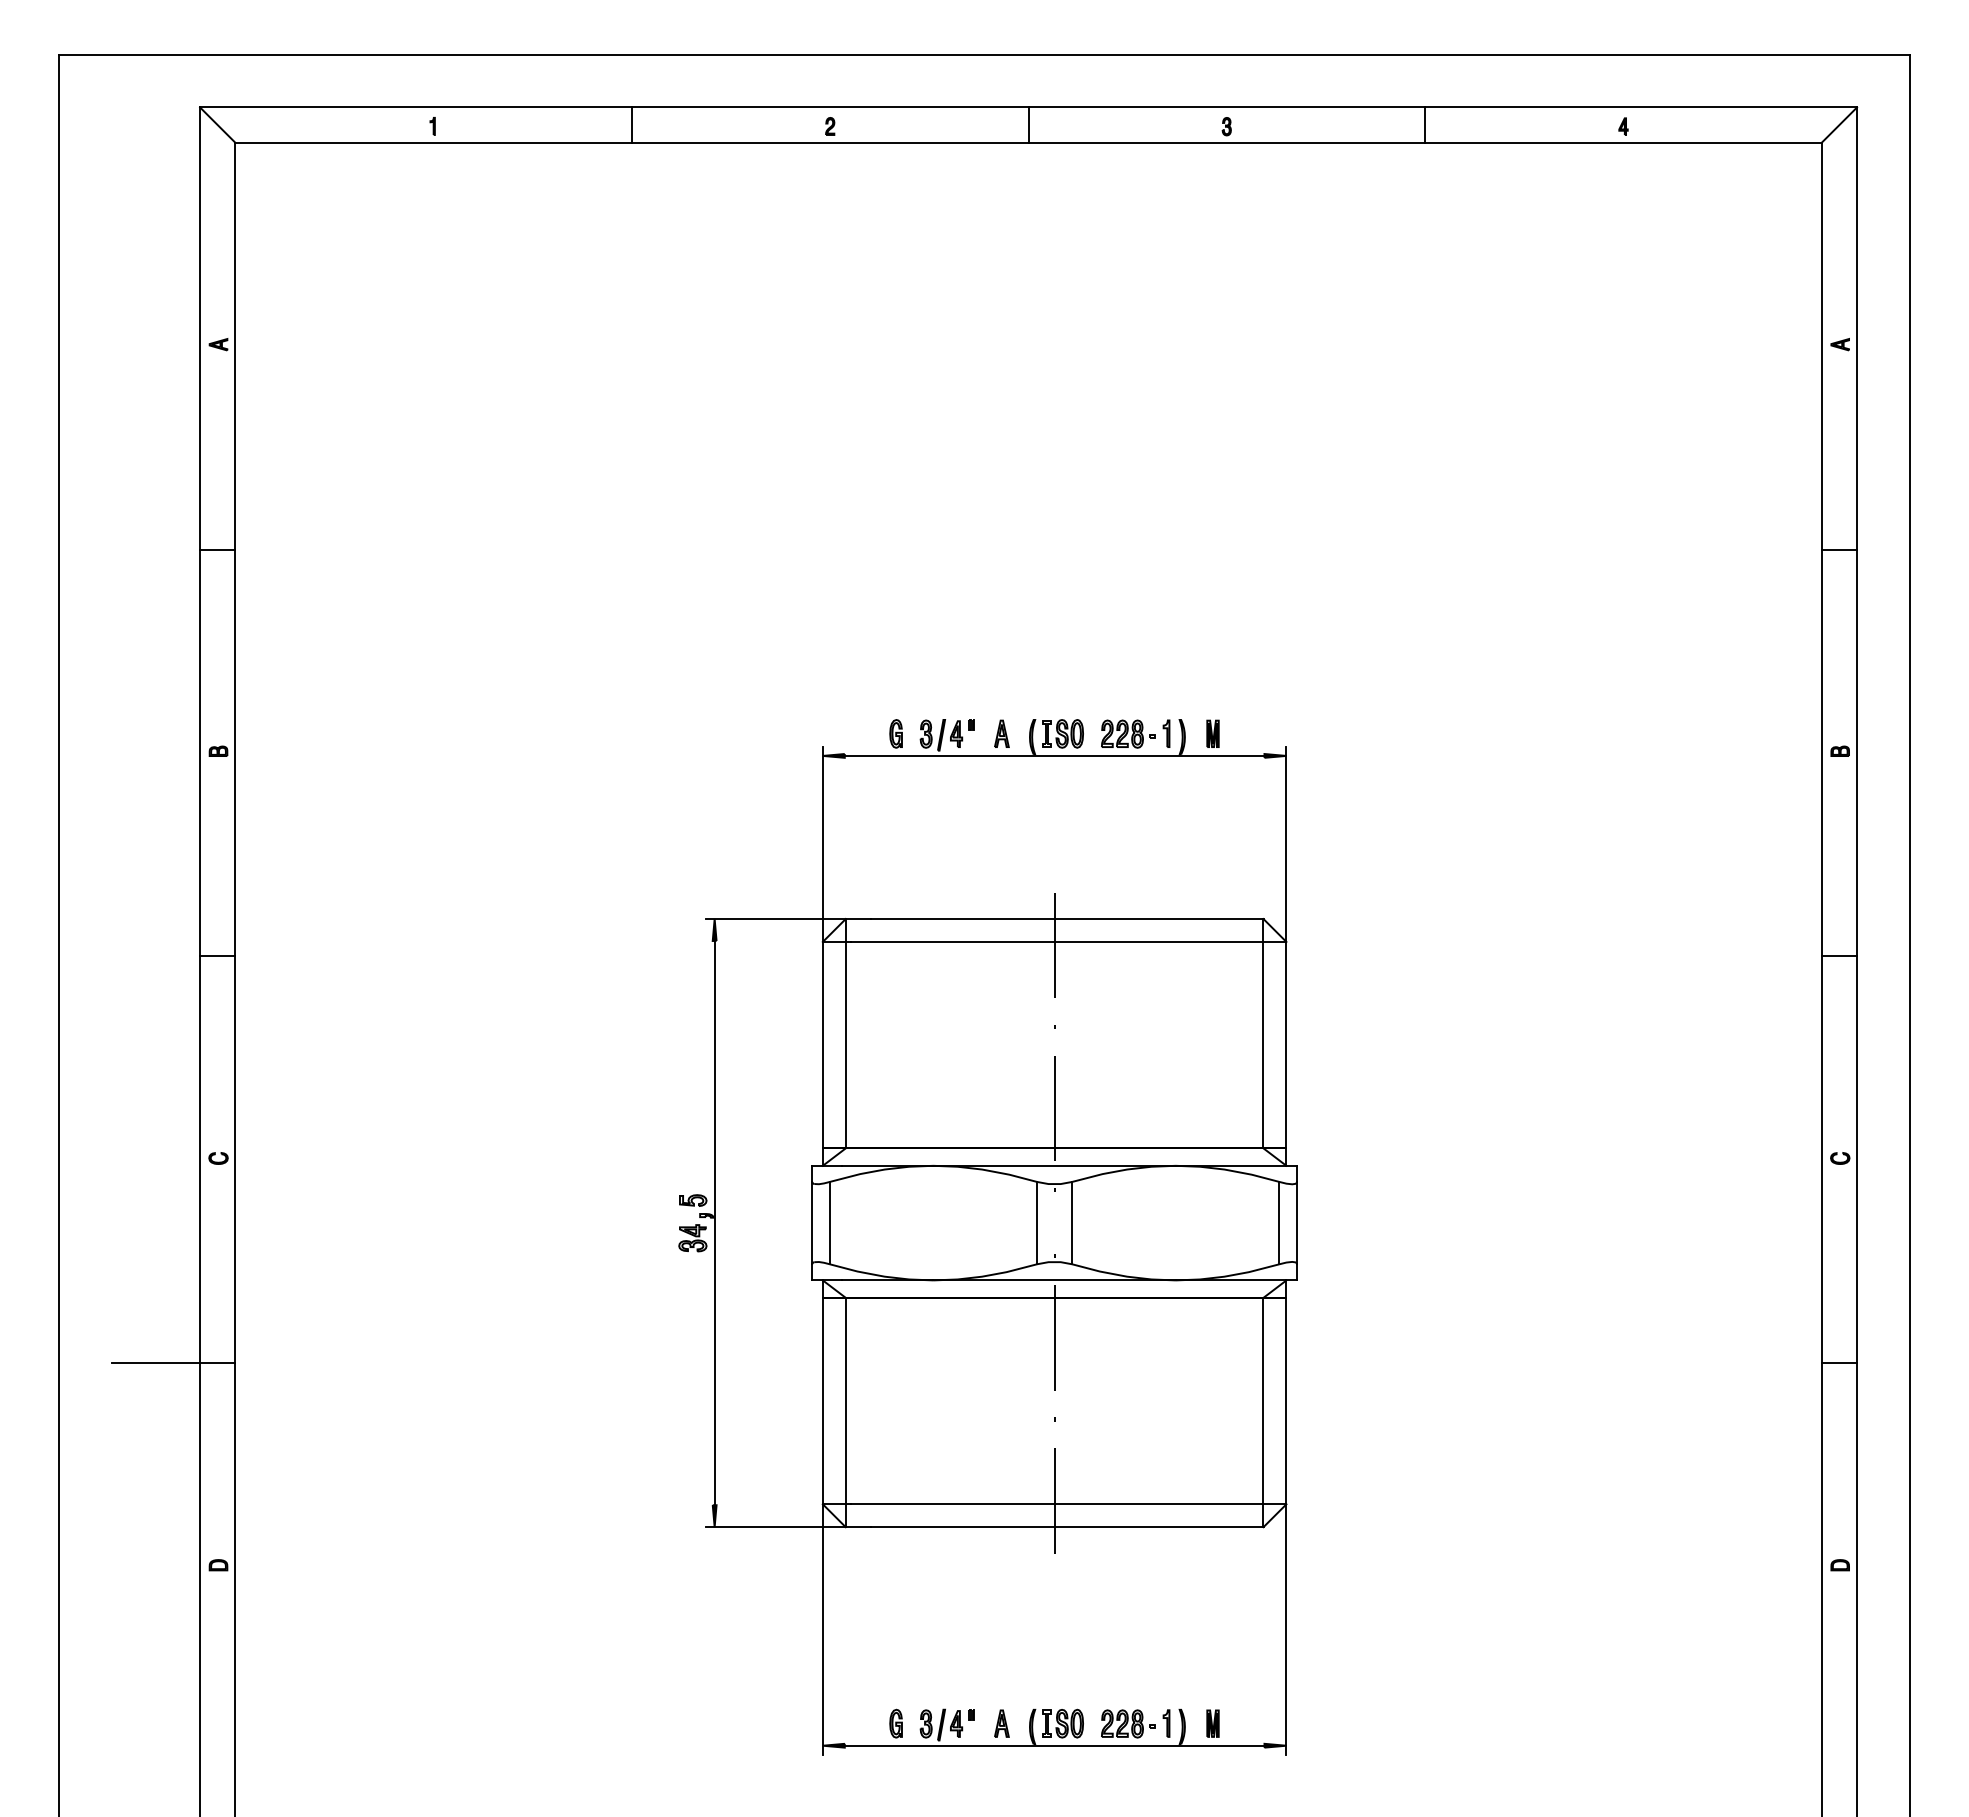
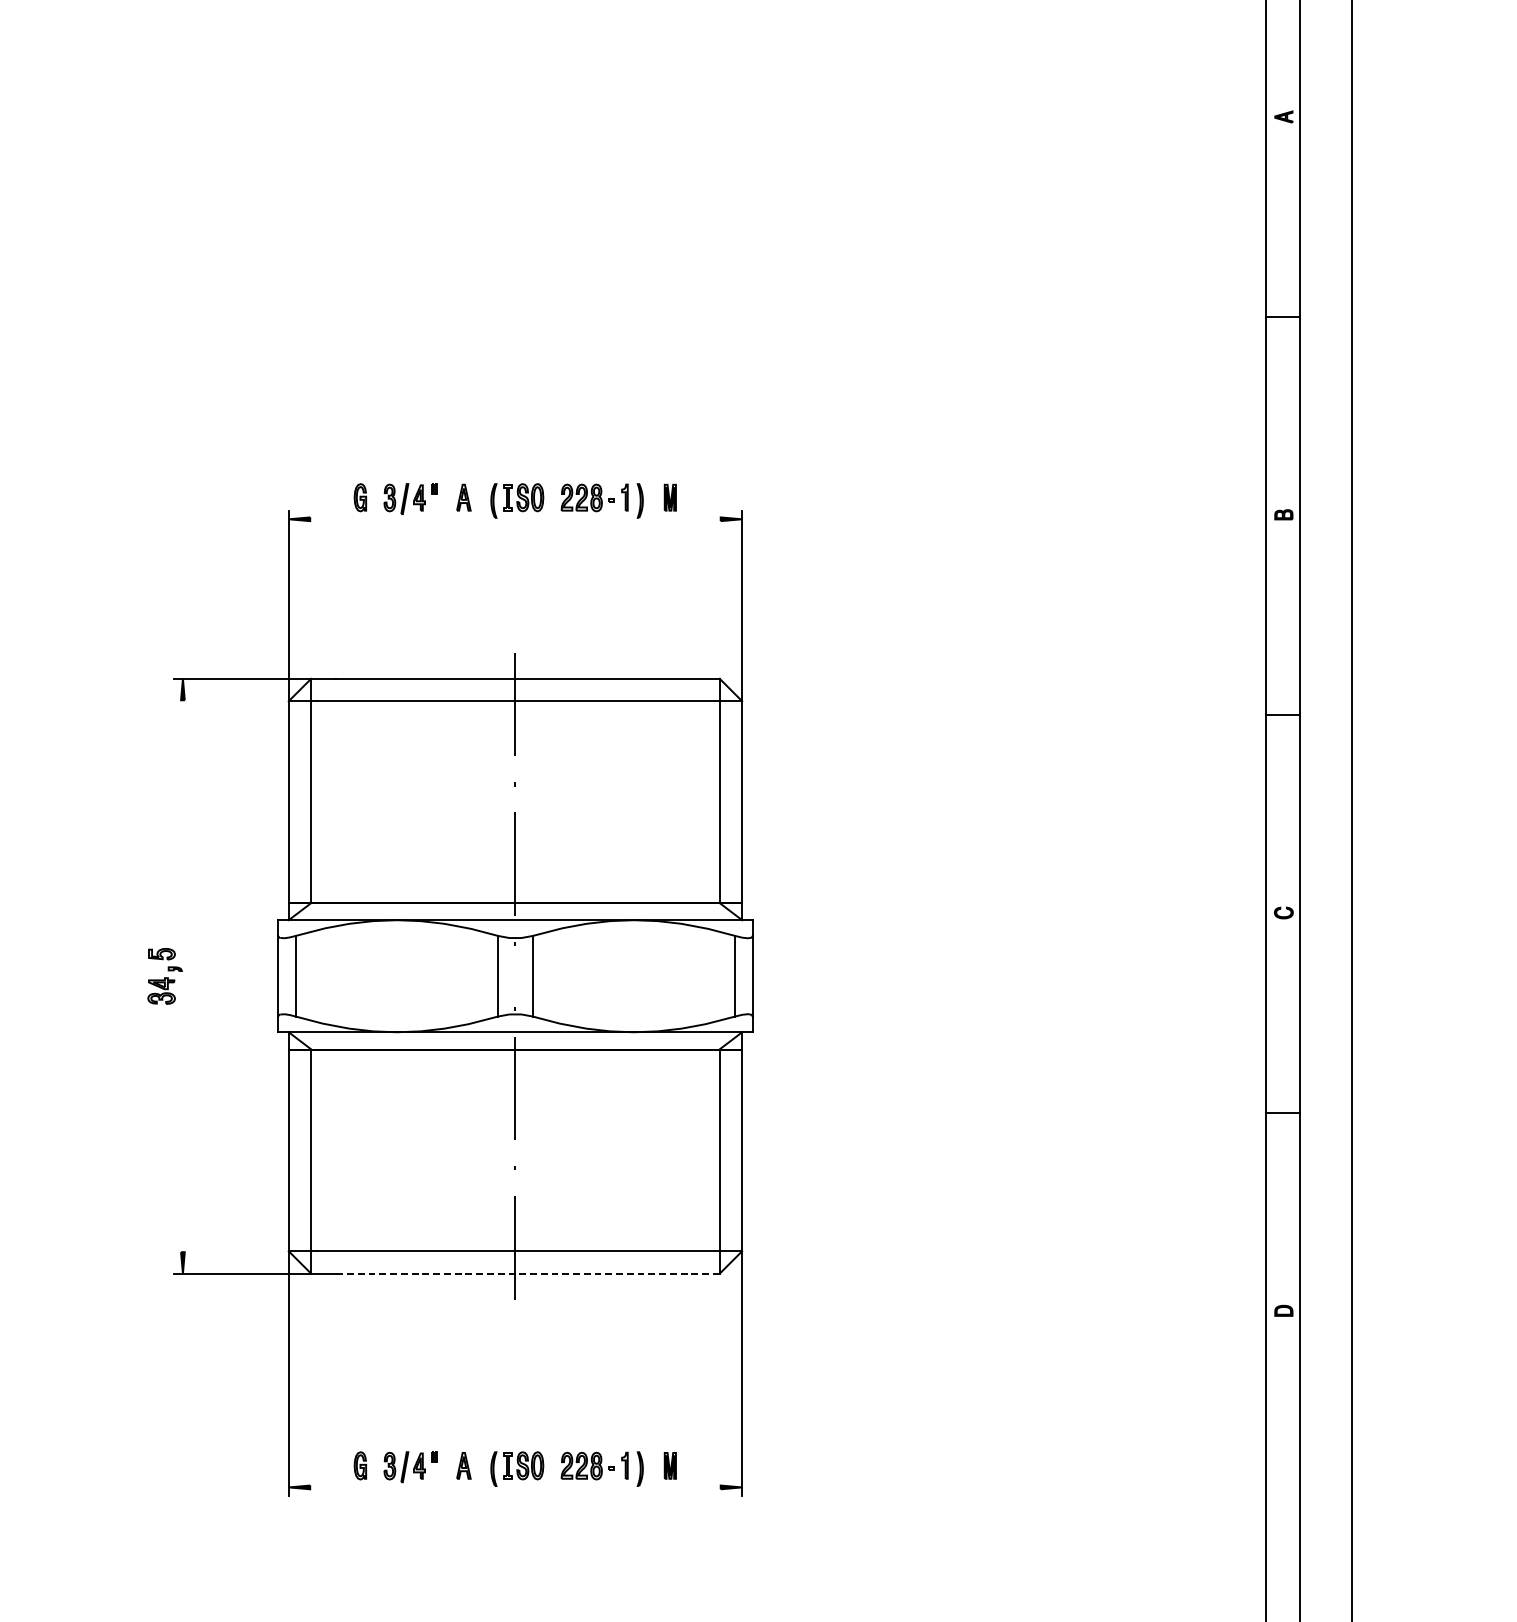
line: (1054, 755) -> (515, 518), removed
line: (714, 1222) -> (182, 975), removed
line: (1066, 1527) -> (527, 1273), solid -> dashed
line: (1054, 1745) -> (515, 1487), removed

